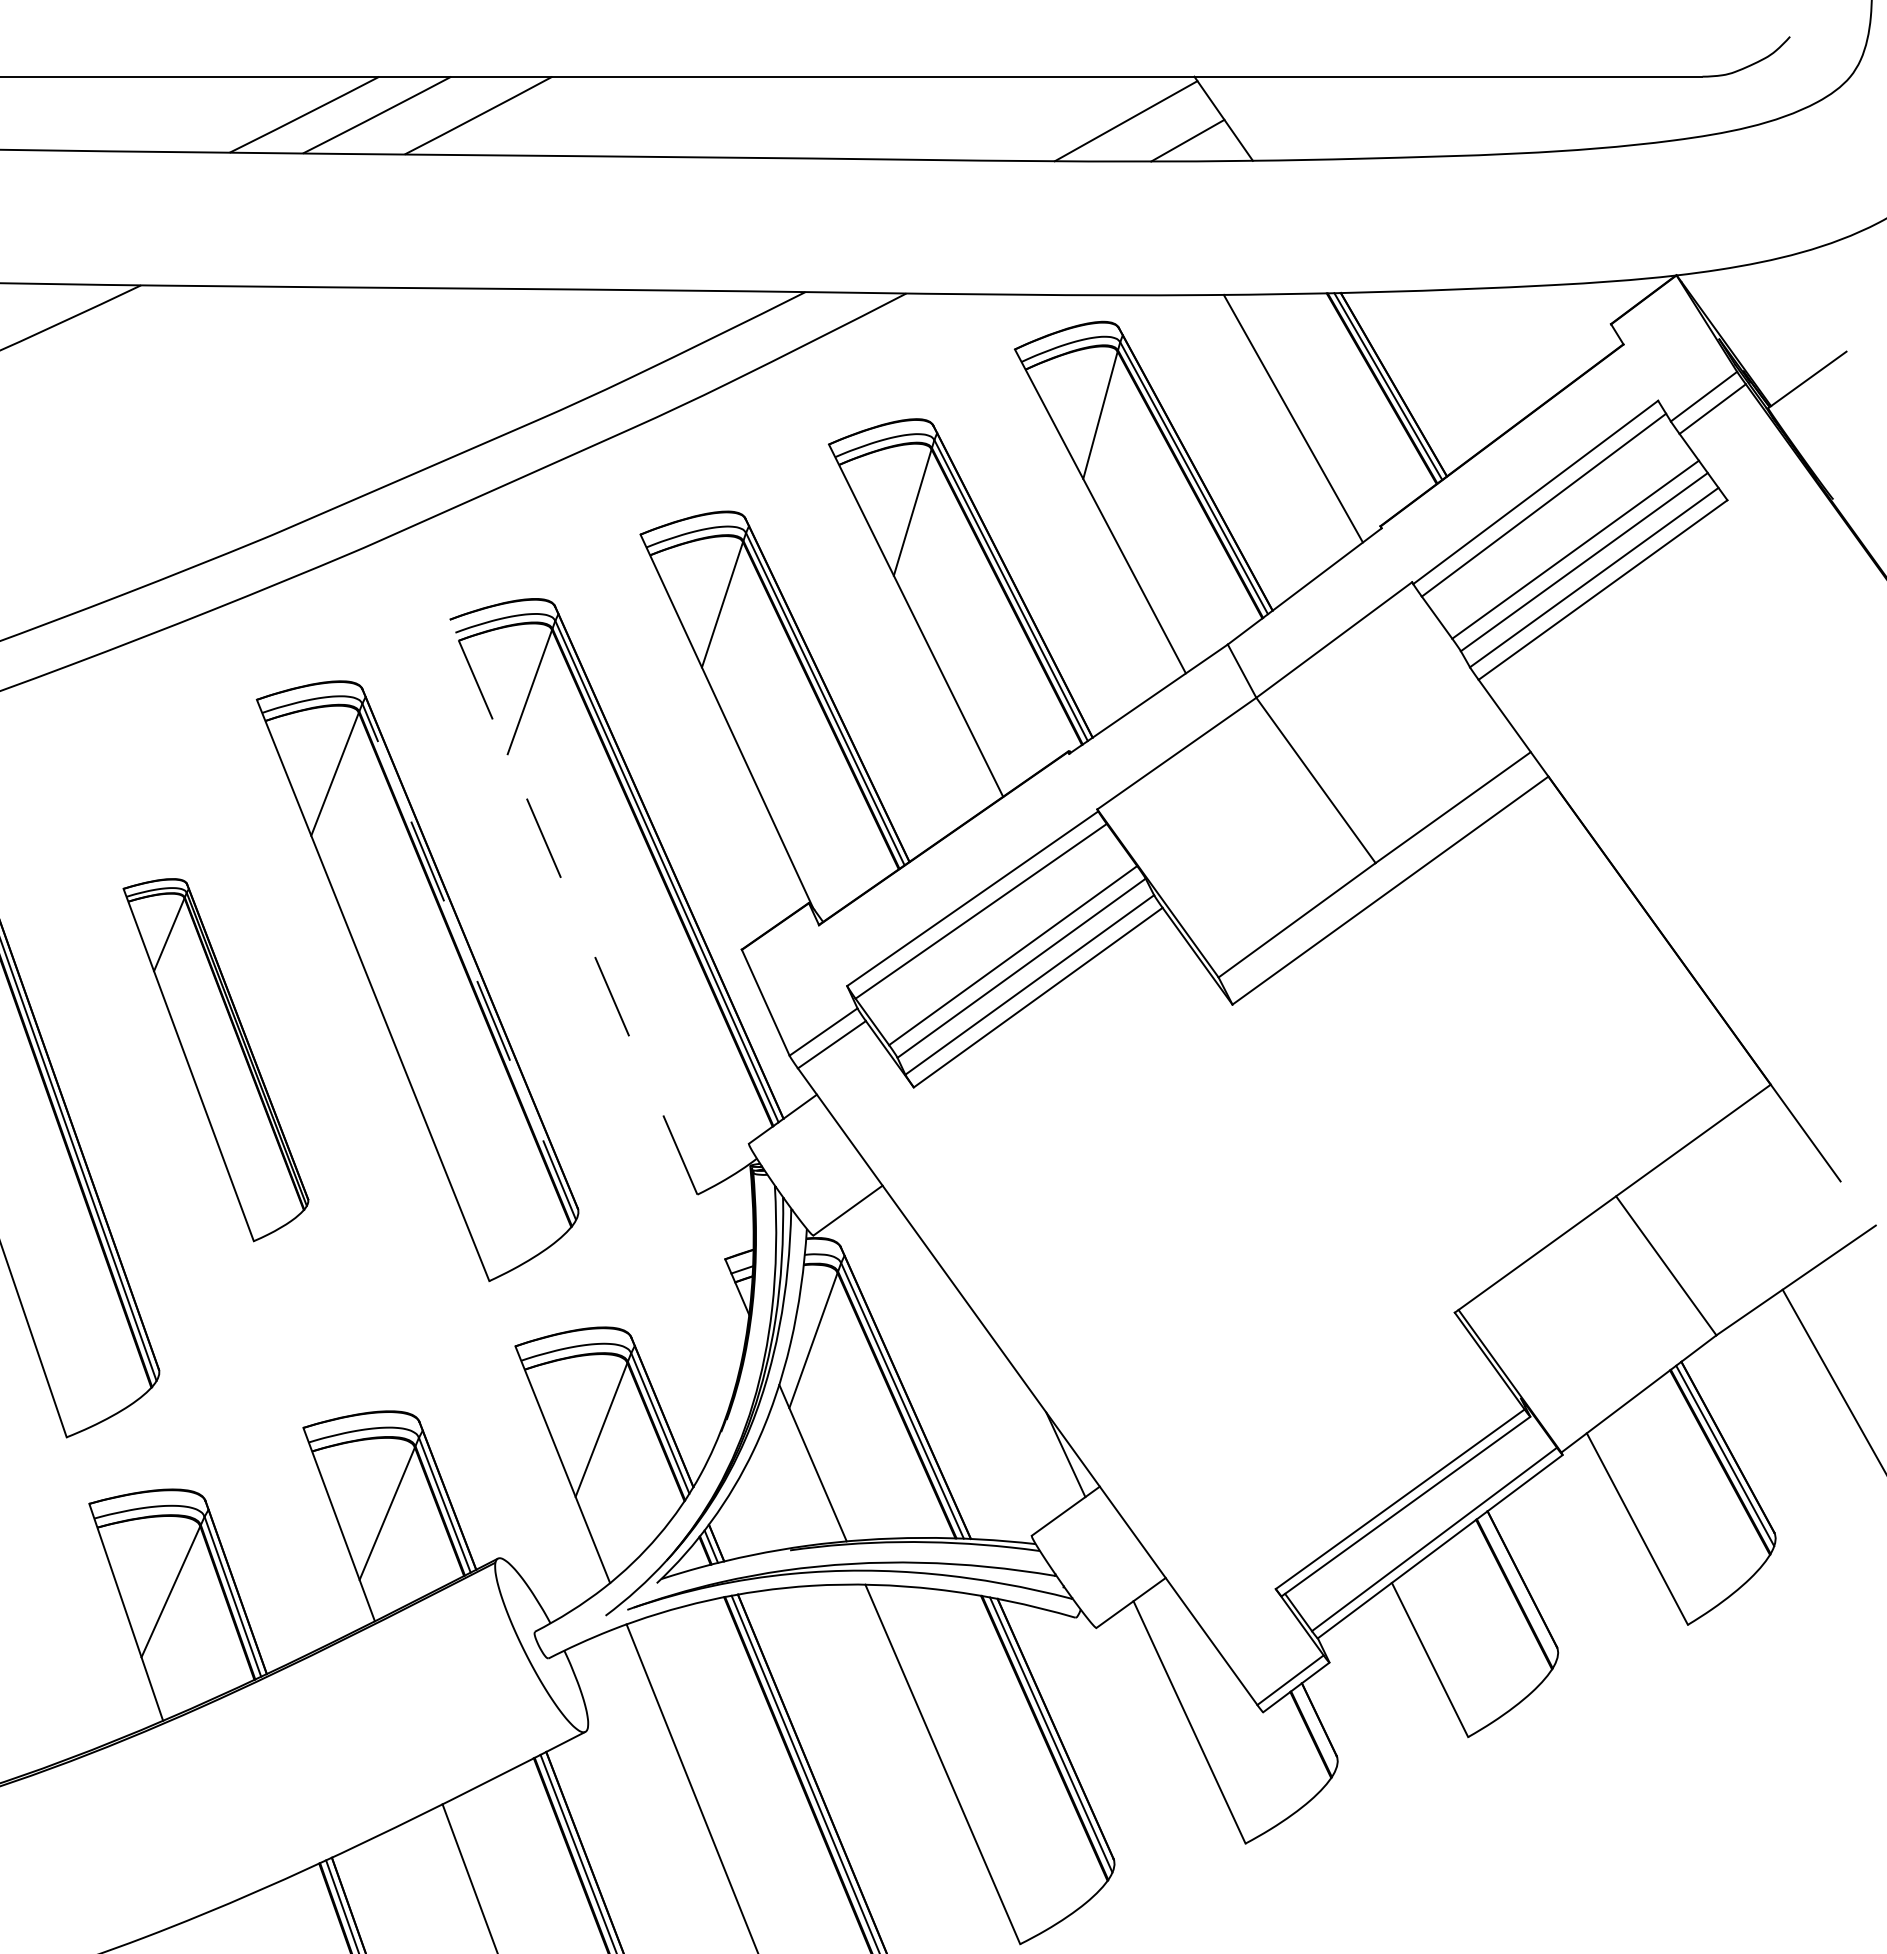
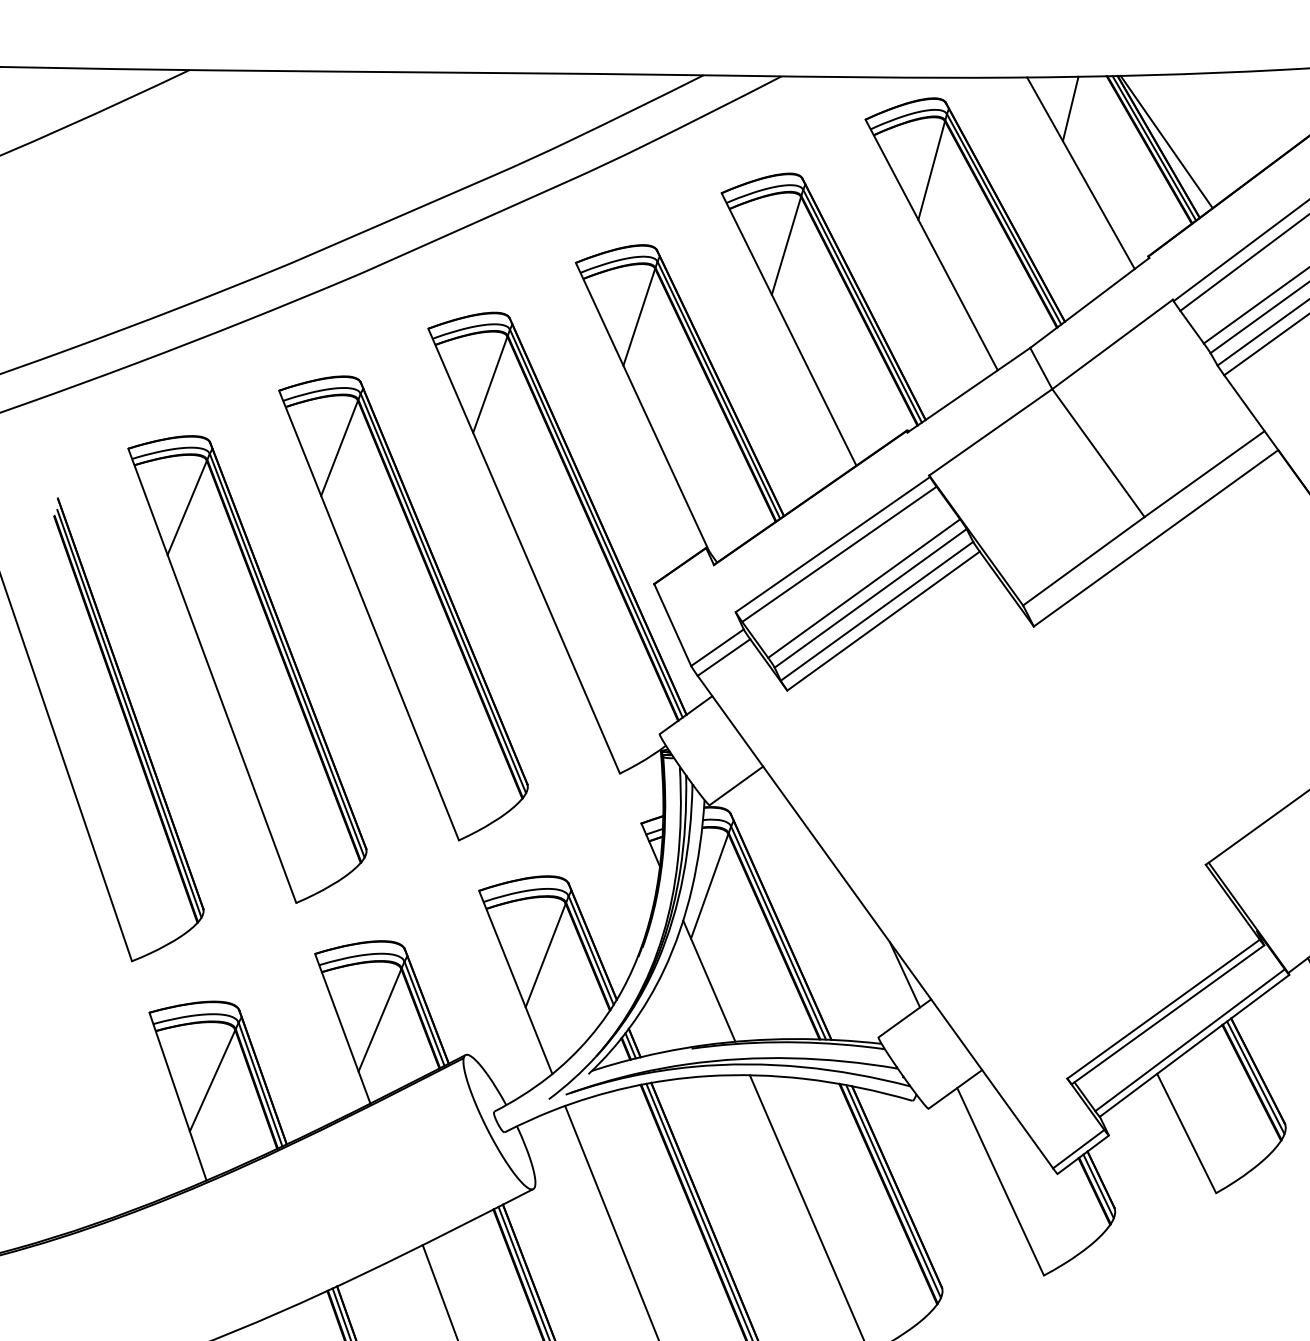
line: (1280, 335) -> (1070, 108), added
line: (1403, 377) -> (1166, 141), added
line: (573, 906) -> (524, 550), dashed -> solid
line: (469, 961) -> (443, 593), dashed -> solid
part: (215, 1059) -> (247, 668), size x1.67
line: (1519, 1587) -> (1255, 1077), added
line: (1315, 1728) -> (1098, 1186), added

